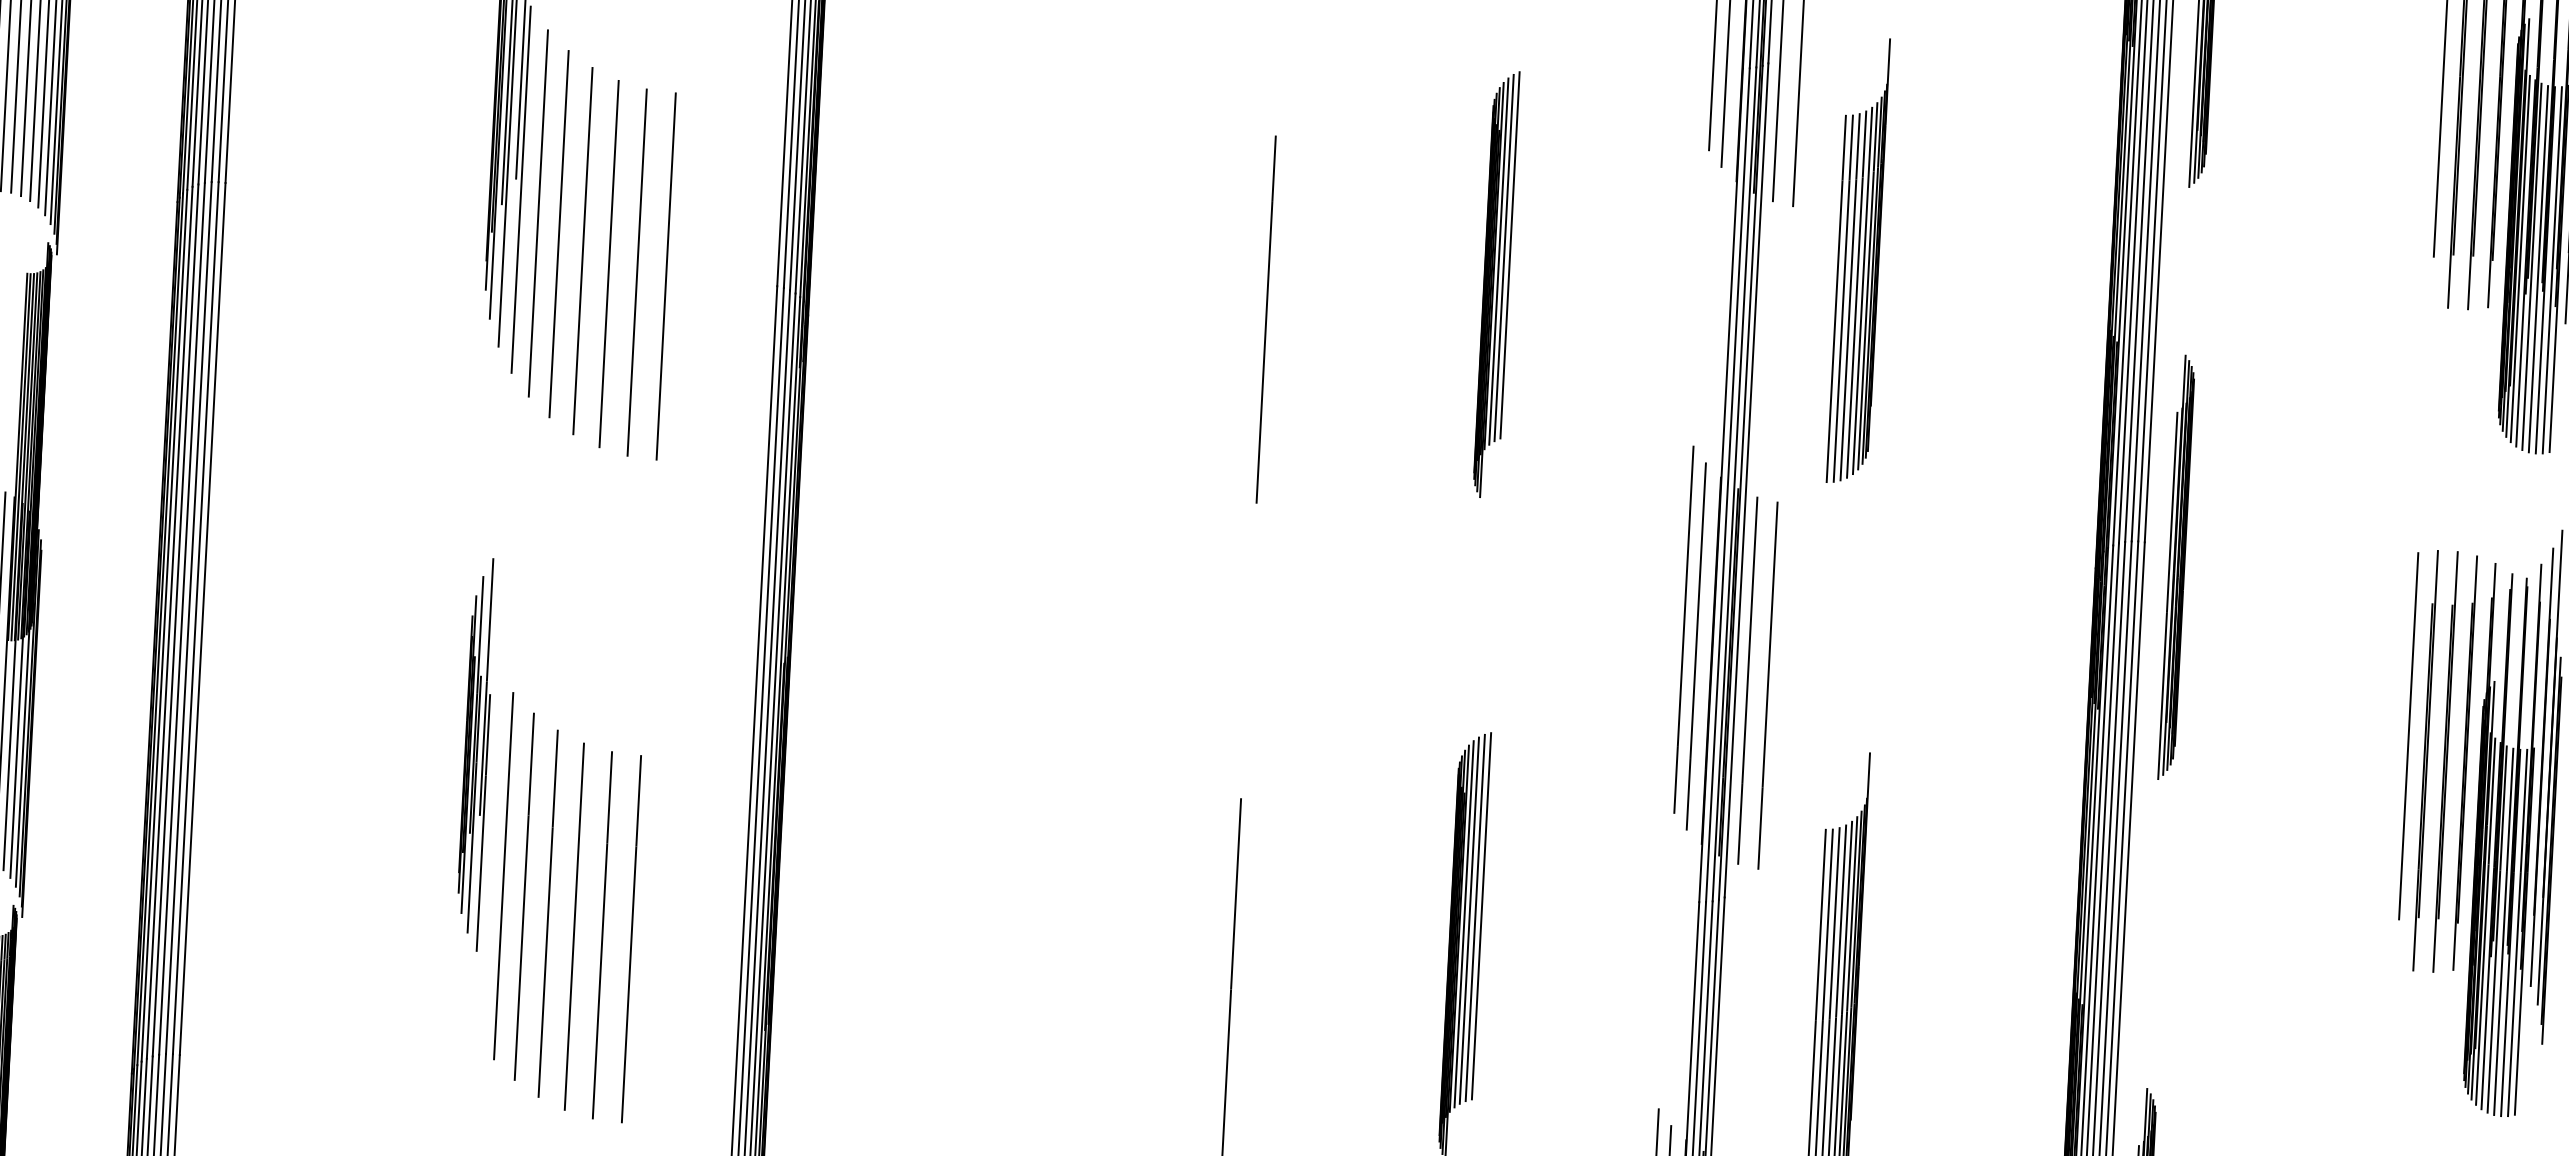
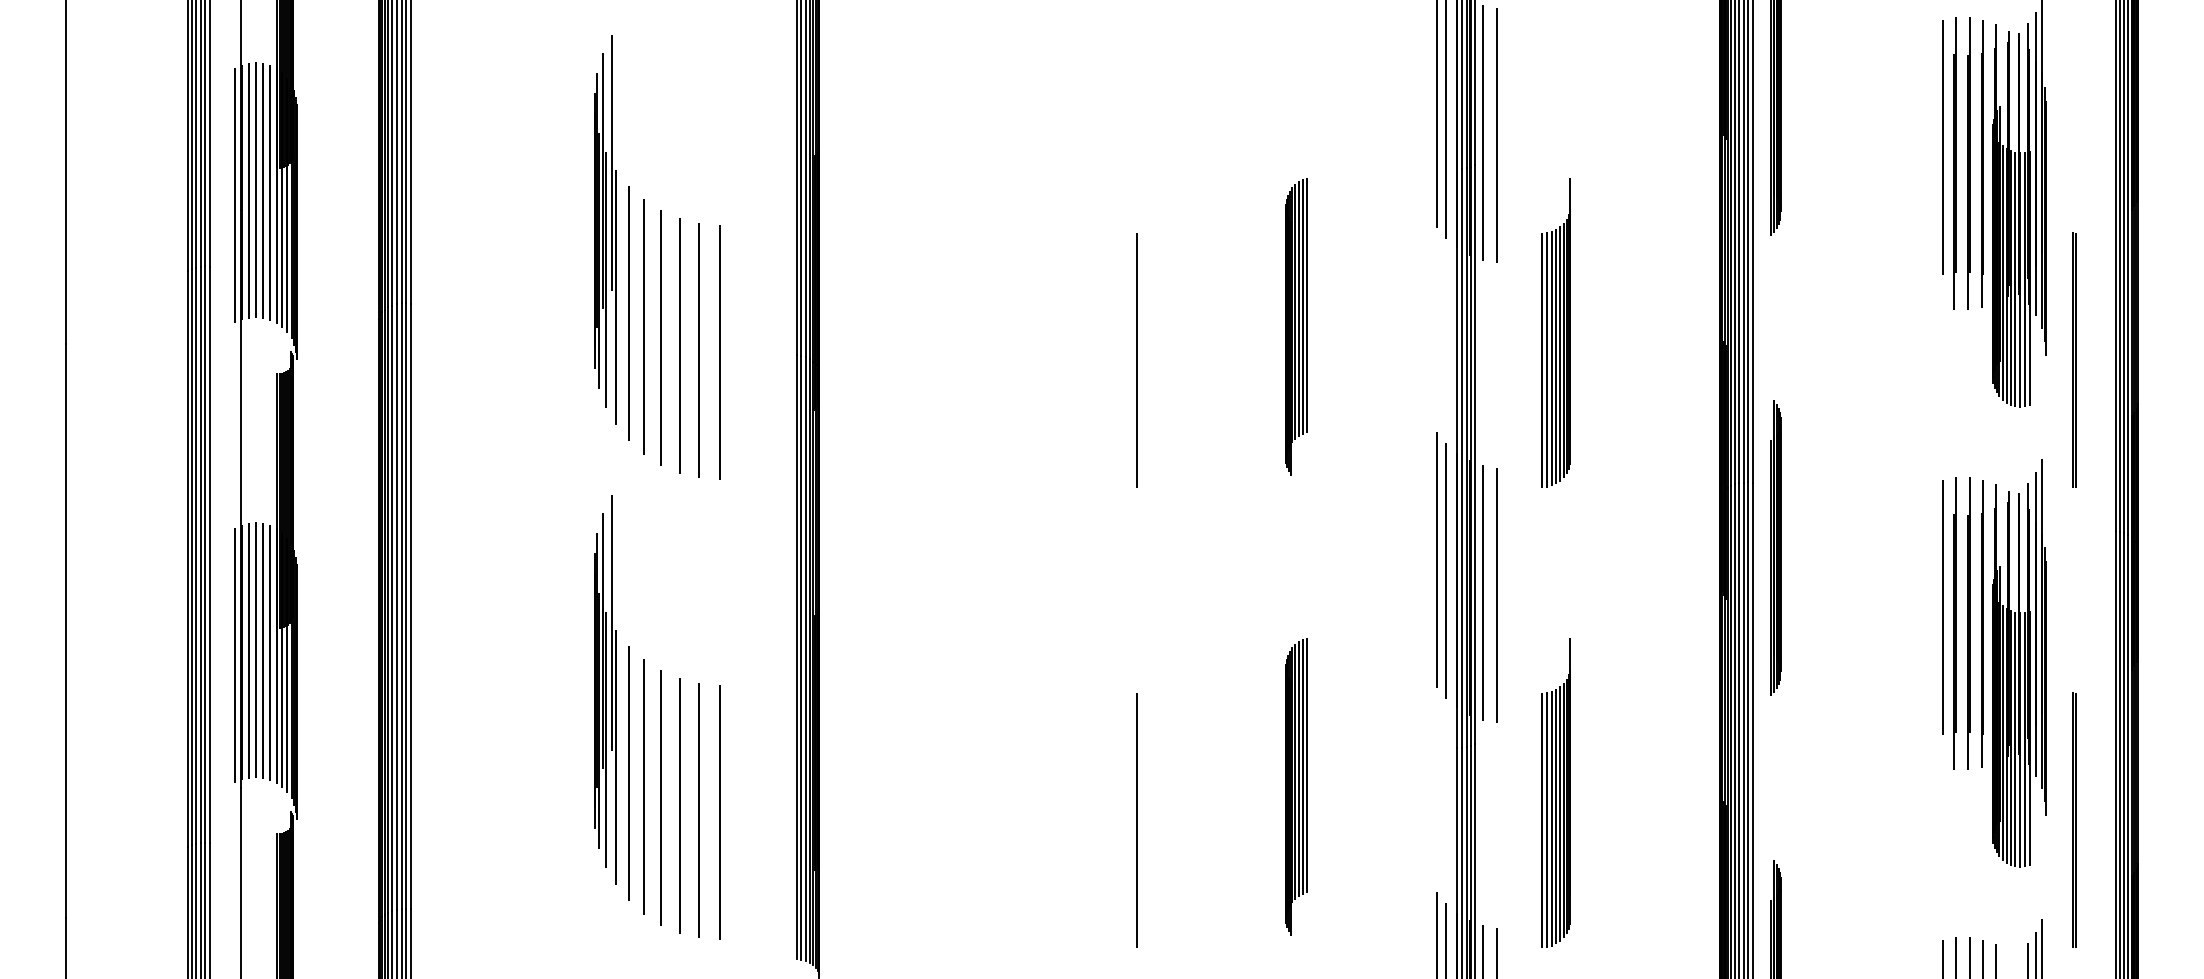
line: (1516, 253) -> (1307, 305), added
part: (1857, 259) -> (1555, 332), moved
part: (2176, 566) -> (1775, 547), moved
part: (476, 753) -> (605, 689), size x1.43

